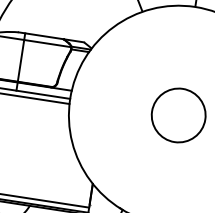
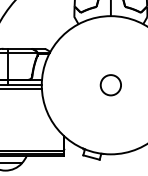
circle: (178, 115) -> (110, 85), size x0.6

